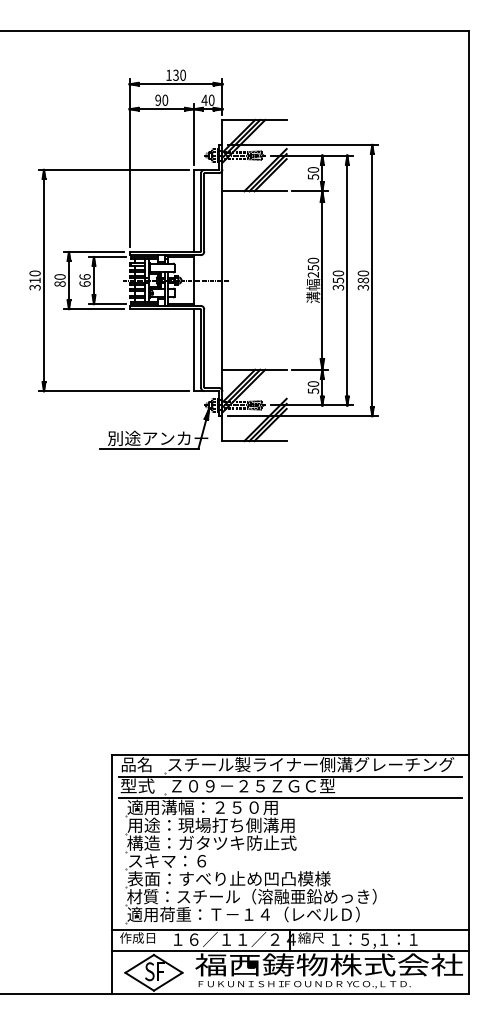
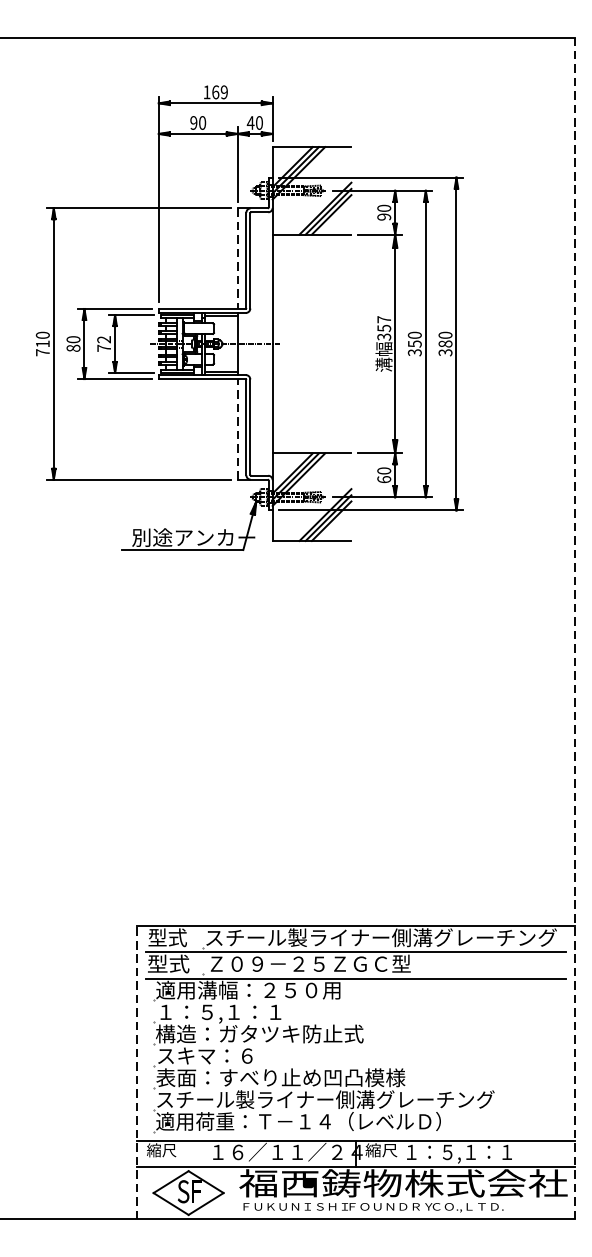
text: (179, 74) -> (219, 91), 130 -> 169
text: (312, 176) -> (383, 216), 50 -> 90
line: (193, 211) -> (237, 259), solid -> dashed
text: (313, 267) -> (384, 328), 250 -> 357
text: (84, 280) -> (103, 343), 66 -> 72
text: (34, 287) -> (42, 352), 310 -> 710
line: (193, 349) -> (237, 428), solid -> dashed
text: (312, 391) -> (383, 480), 50 -> 60
line: (468, 512) -> (574, 628), solid -> dashed
text: (136, 764) -> (167, 937), 品名 -> 型式
text: (210, 825) -> (257, 1012), 用途：現場打ち側溝用 -> １：５,１：１
line: (111, 874) -> (136, 1072), solid -> dashed
text: (265, 896) -> (325, 1099), 材質：スチール（溶融亜鉛めっき） -> スチール製ライナー側溝グレーチング
text: (137, 937) -> (168, 1149), 作成日 -> 縮尺

